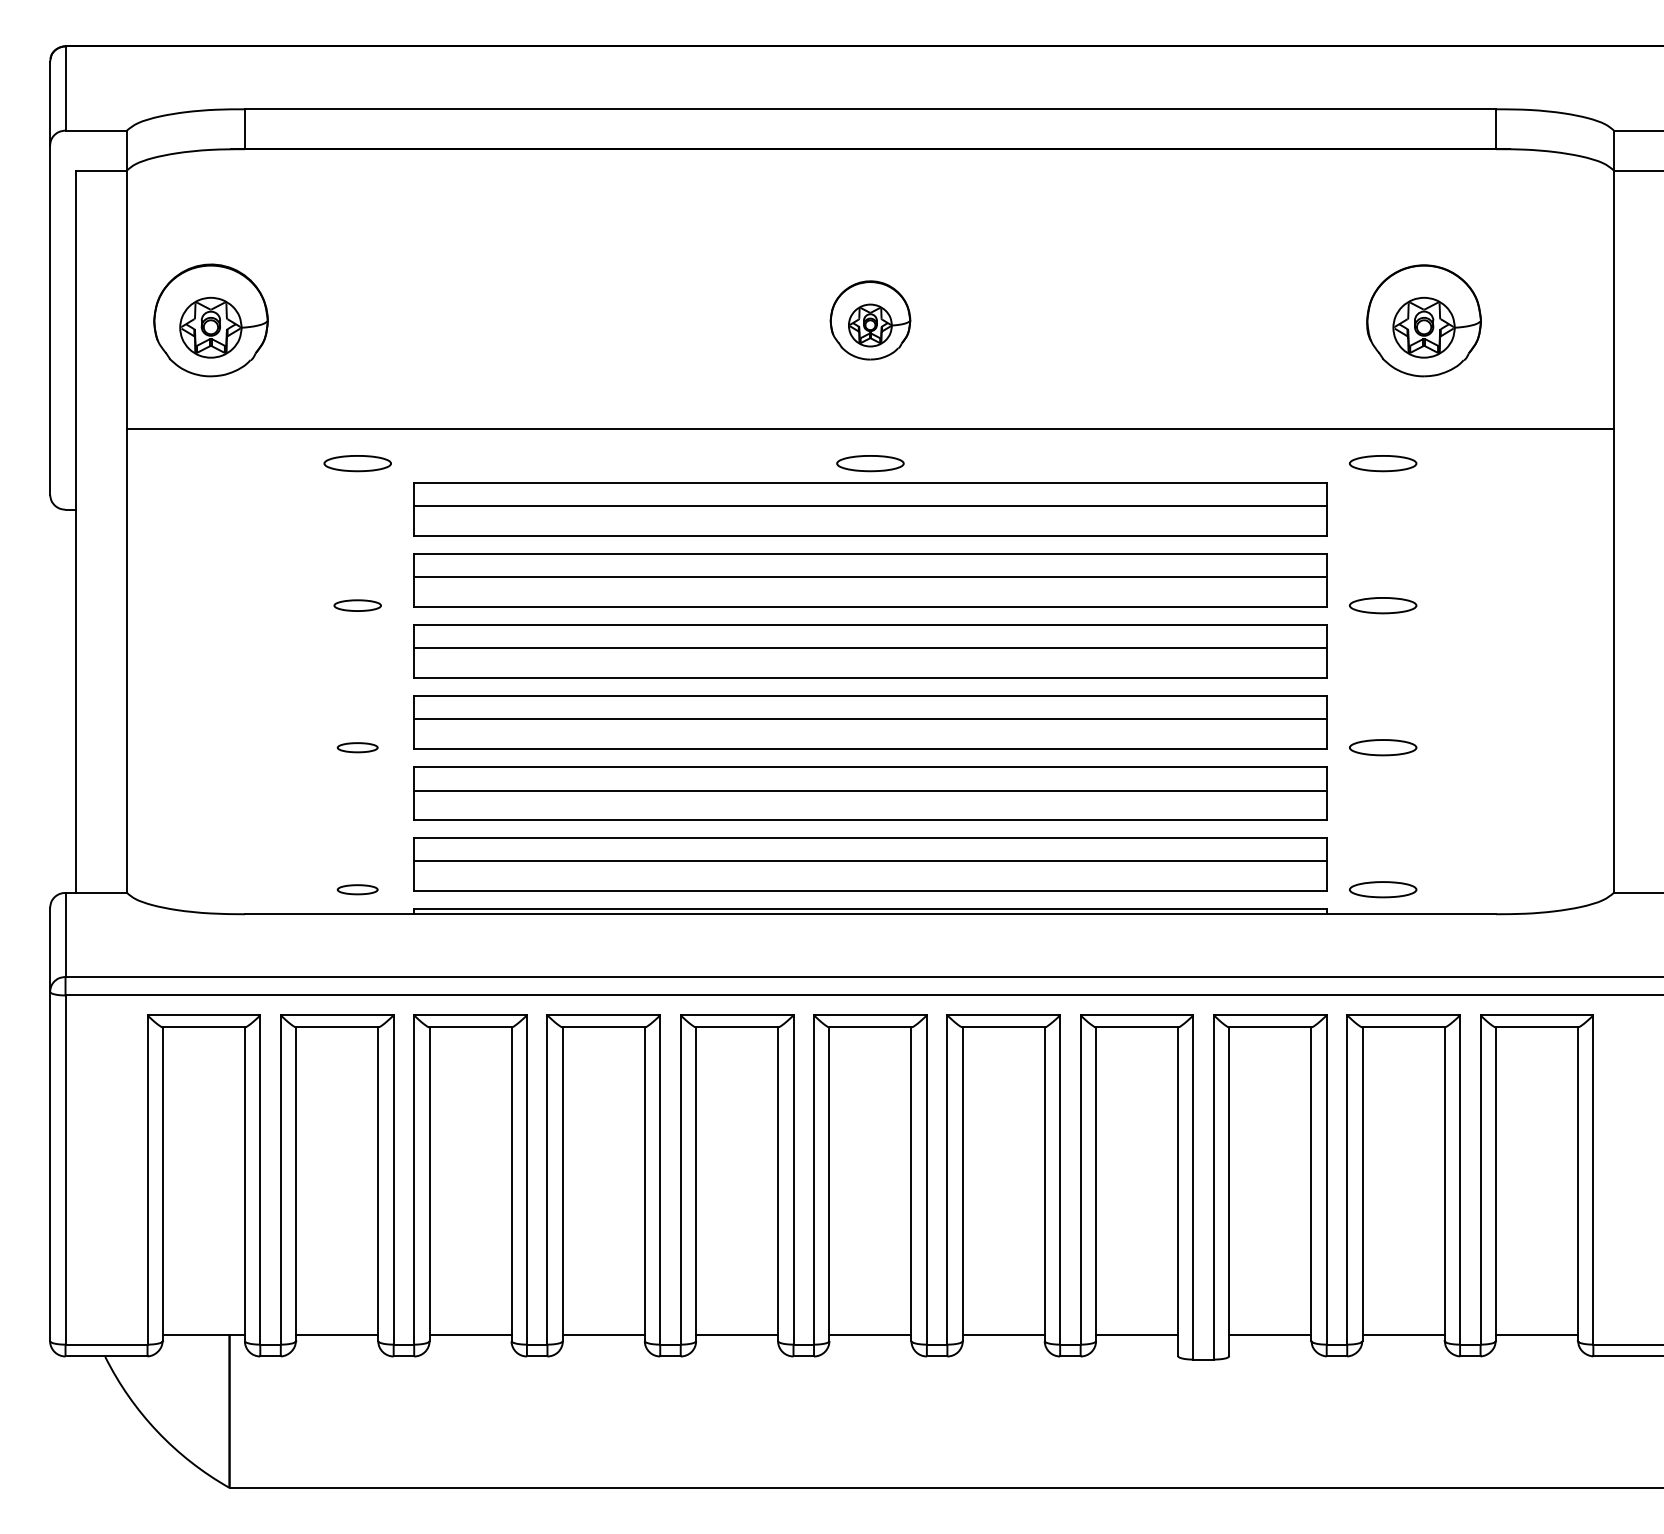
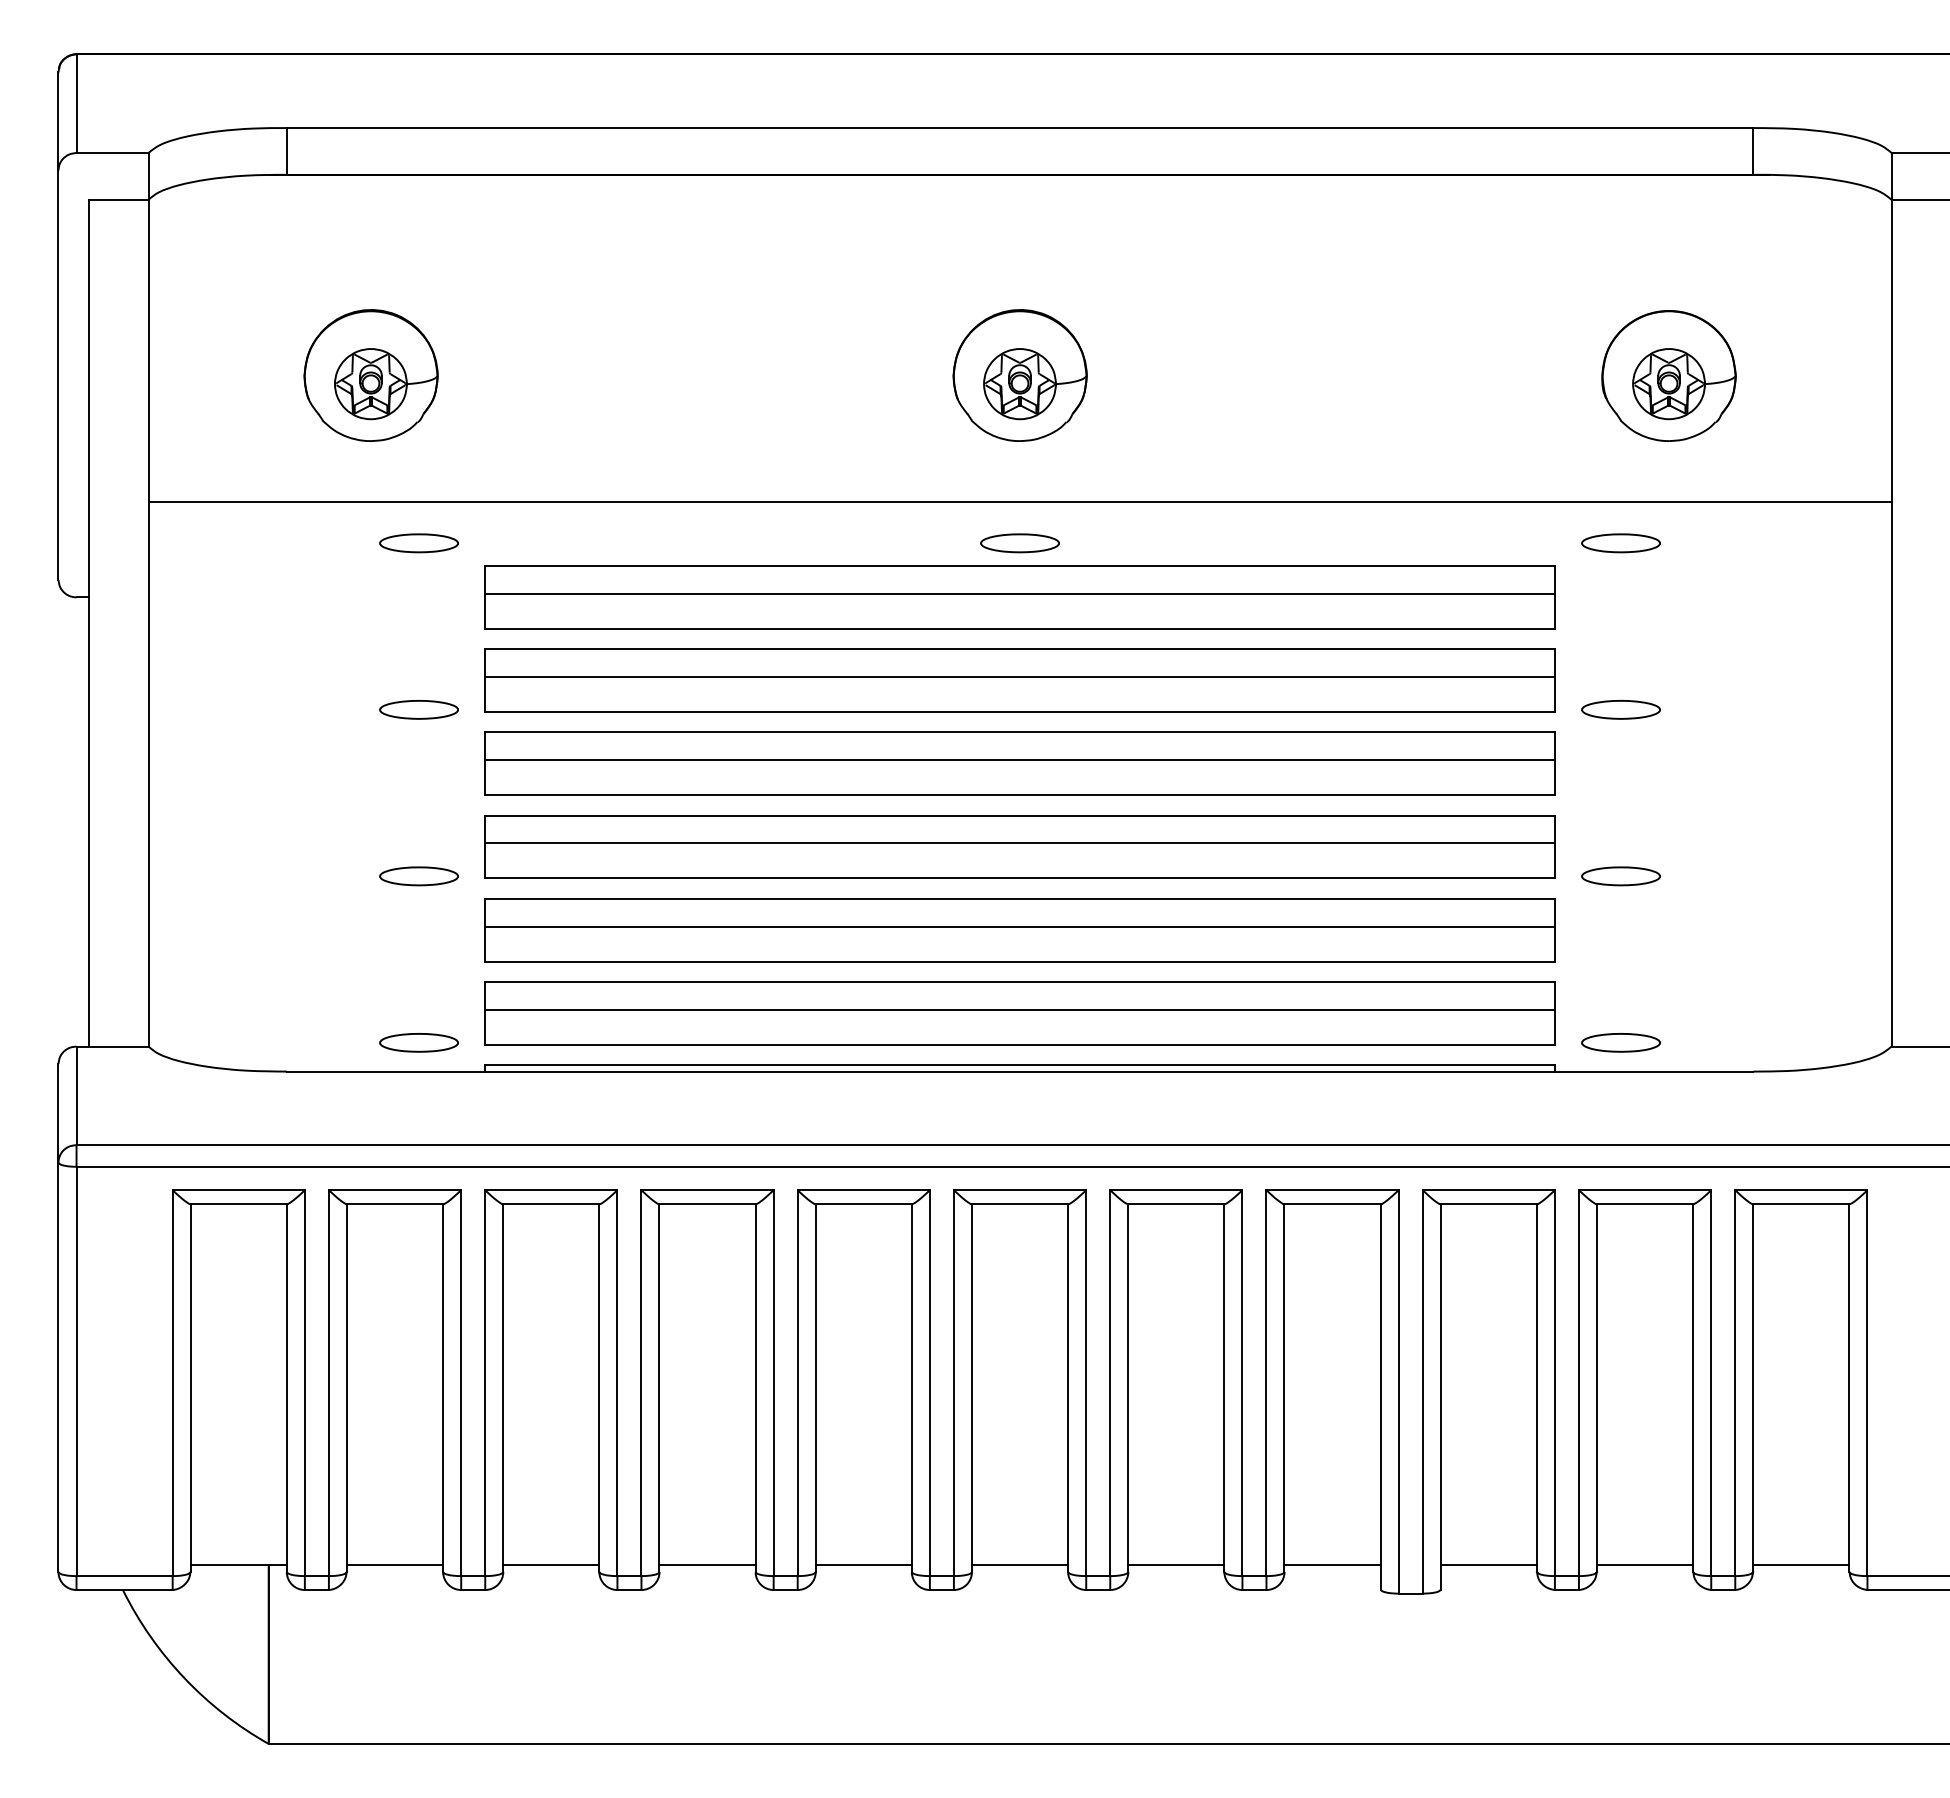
part: (210, 320) -> (370, 375), moved
part: (869, 320) -> (1019, 375), size x1.43
part: (357, 605) -> (418, 709), size x1.43
part: (357, 747) -> (418, 876), size x1.67
part: (357, 889) -> (418, 1042), size x1.67

